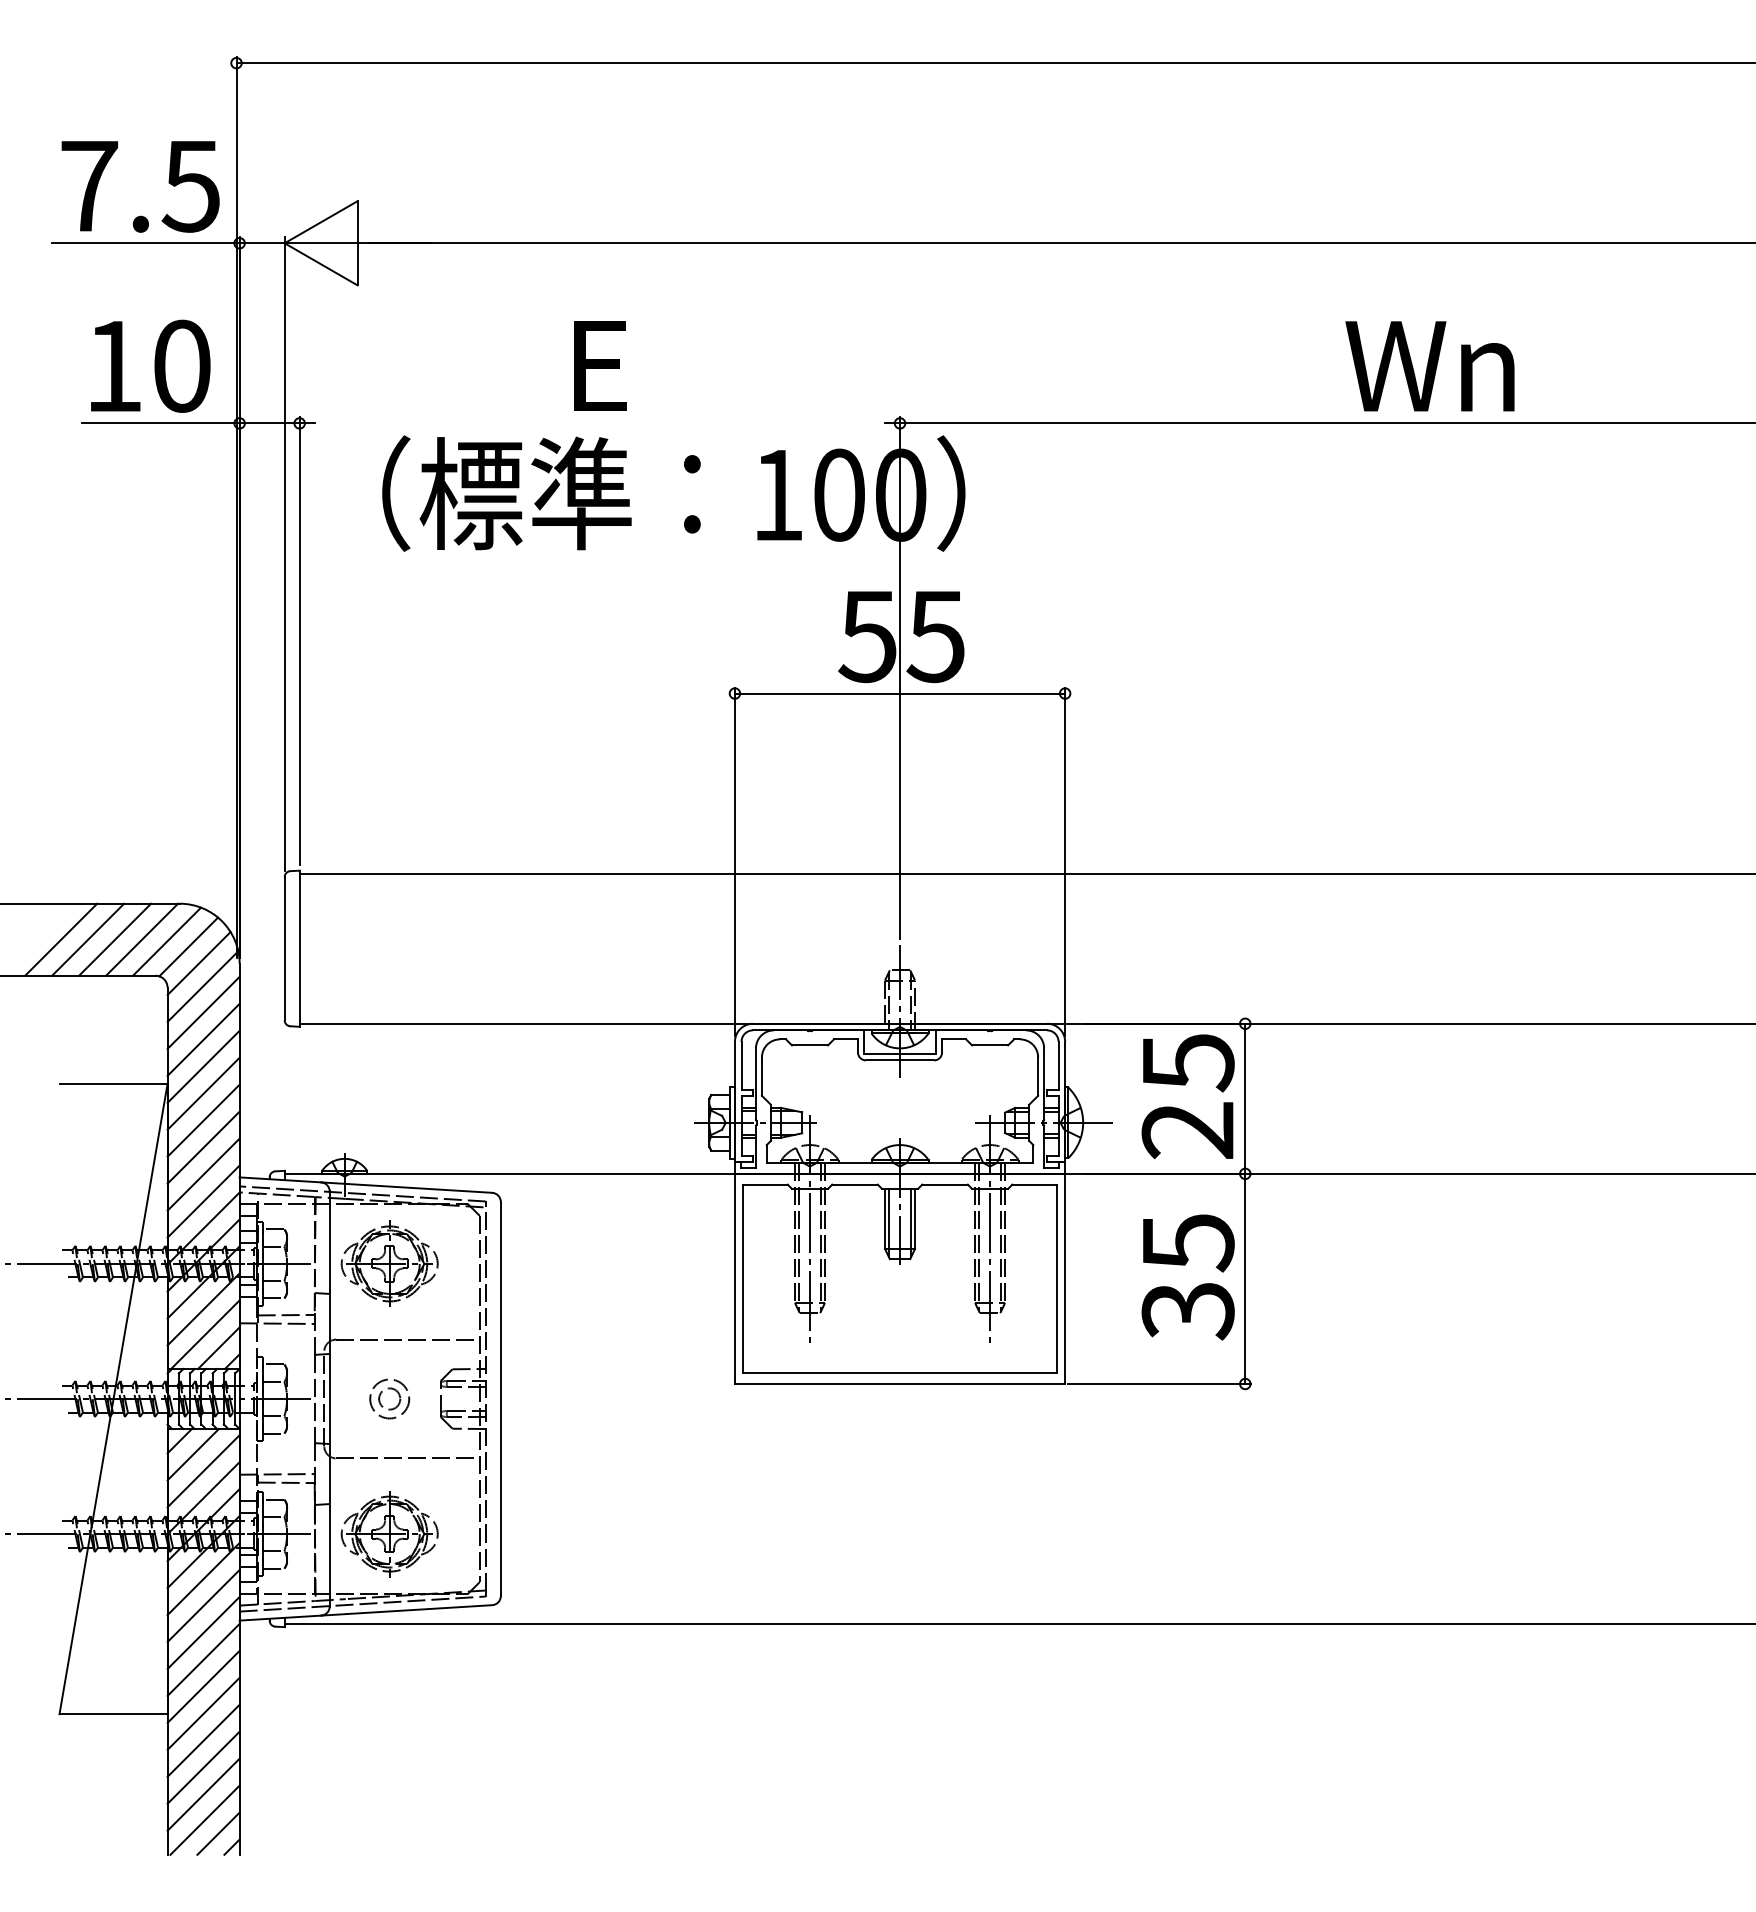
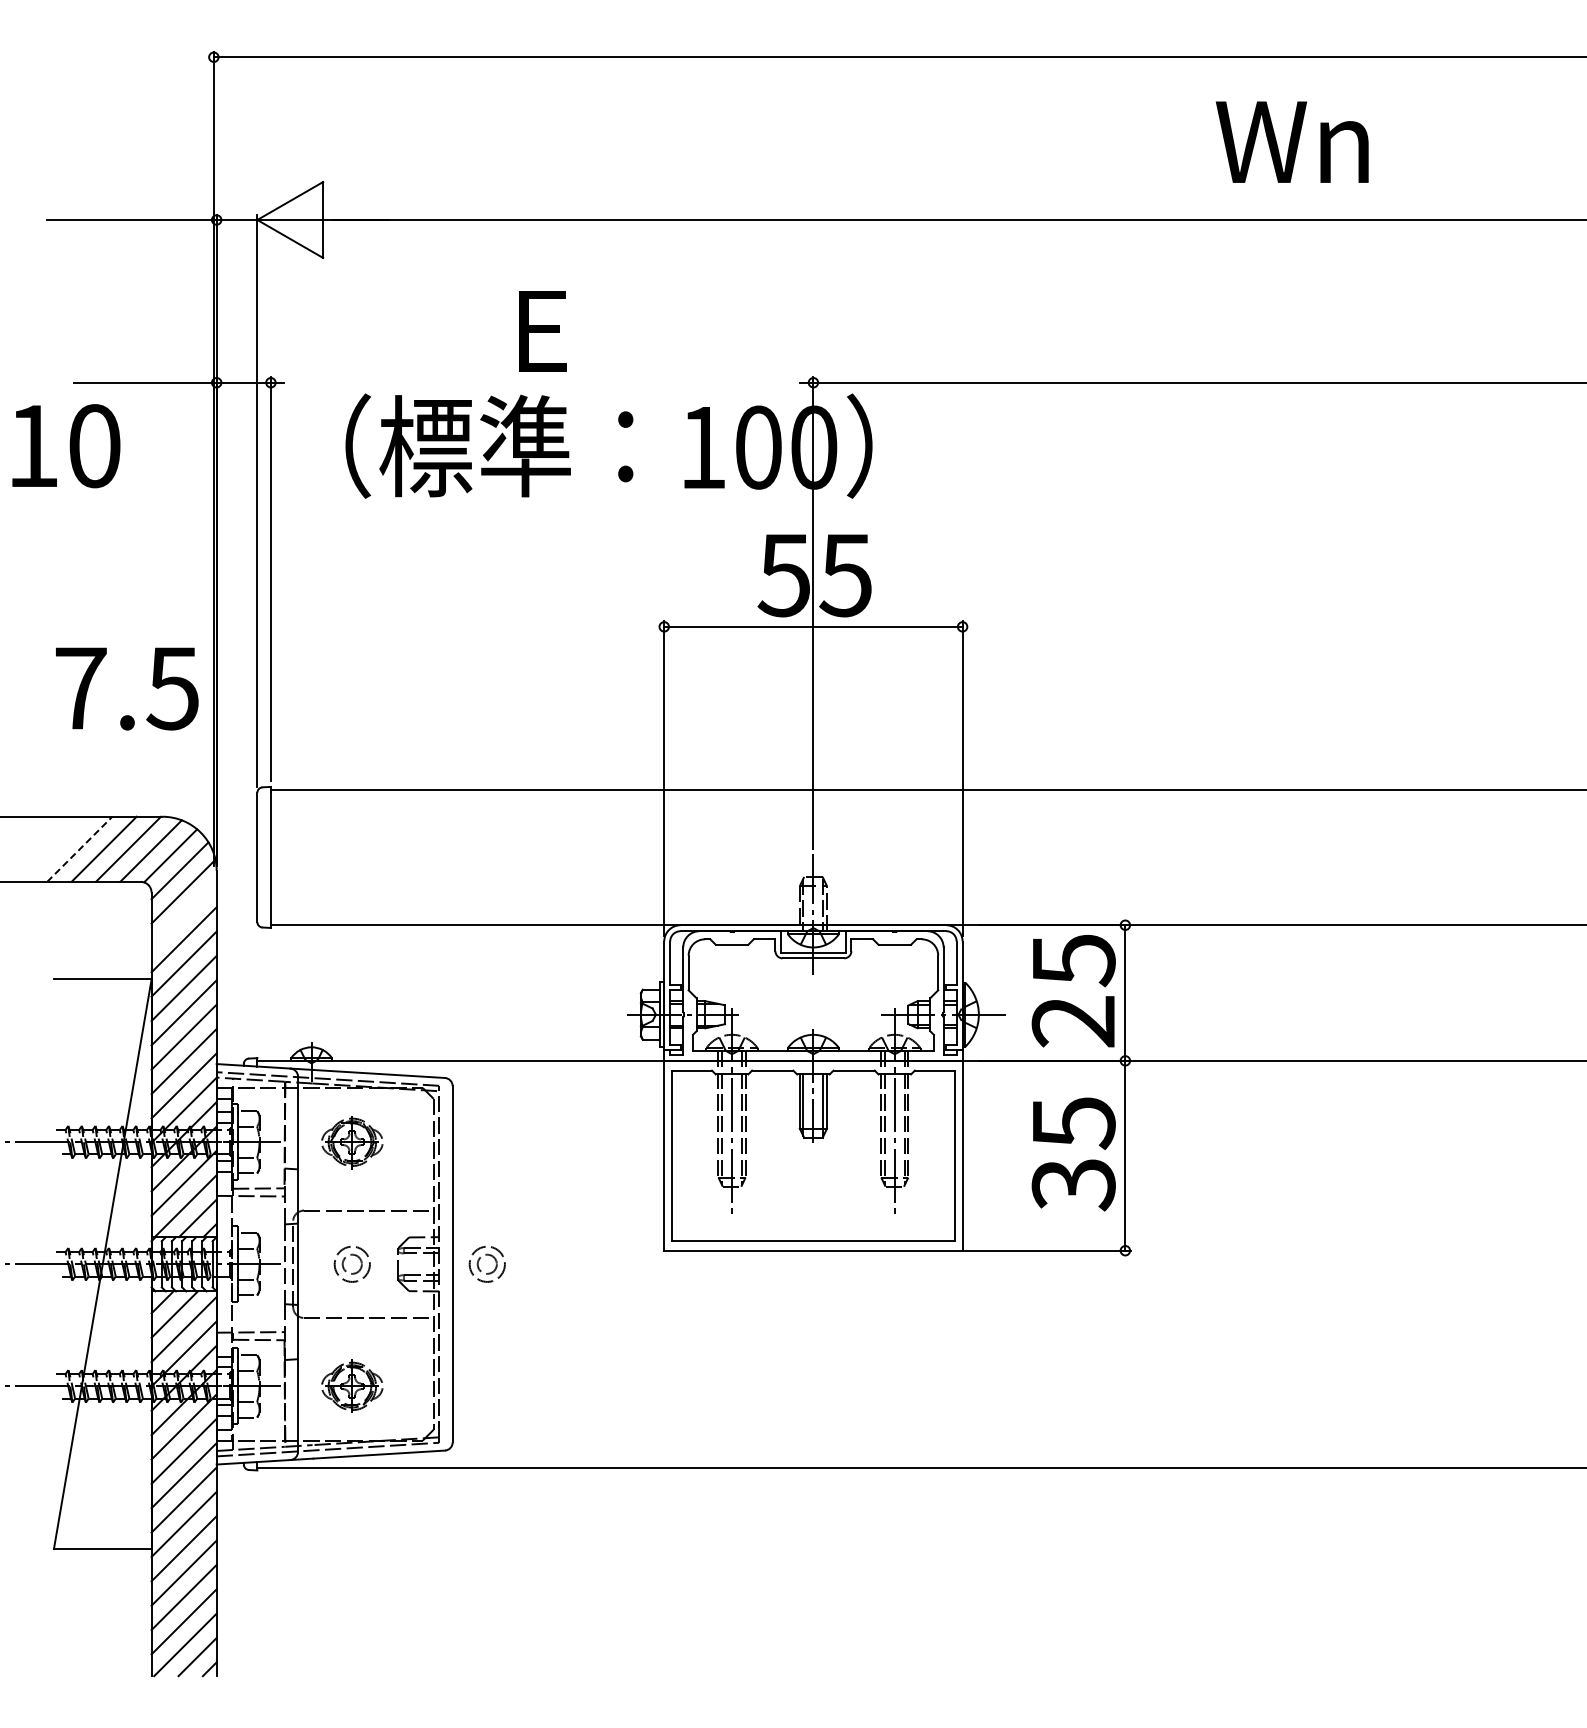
text: (140, 186) -> (127, 688), moved
text: (1430, 365) -> (1292, 141), moved
text: (150, 366) -> (66, 446), moved
line: (61, 938) -> (55, 848), removed
line: (88, 938) -> (80, 848), solid -> dashed
line: (202, 1011) -> (183, 914), removed
part: (389, 1264) -> (352, 1142), size x0.7
part: (530, 1395) -> (479, 1261), added
part: (389, 1534) -> (352, 1386), size x0.7

